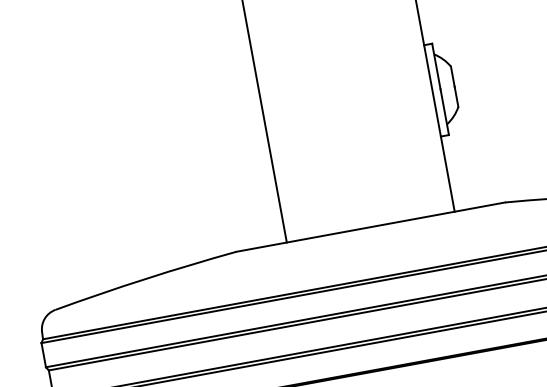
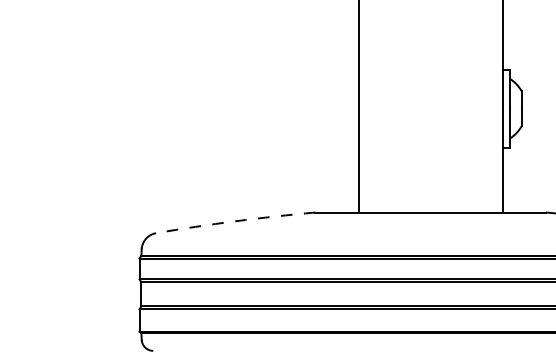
arc: (145, 279) -> (235, 221), solid -> dashed

